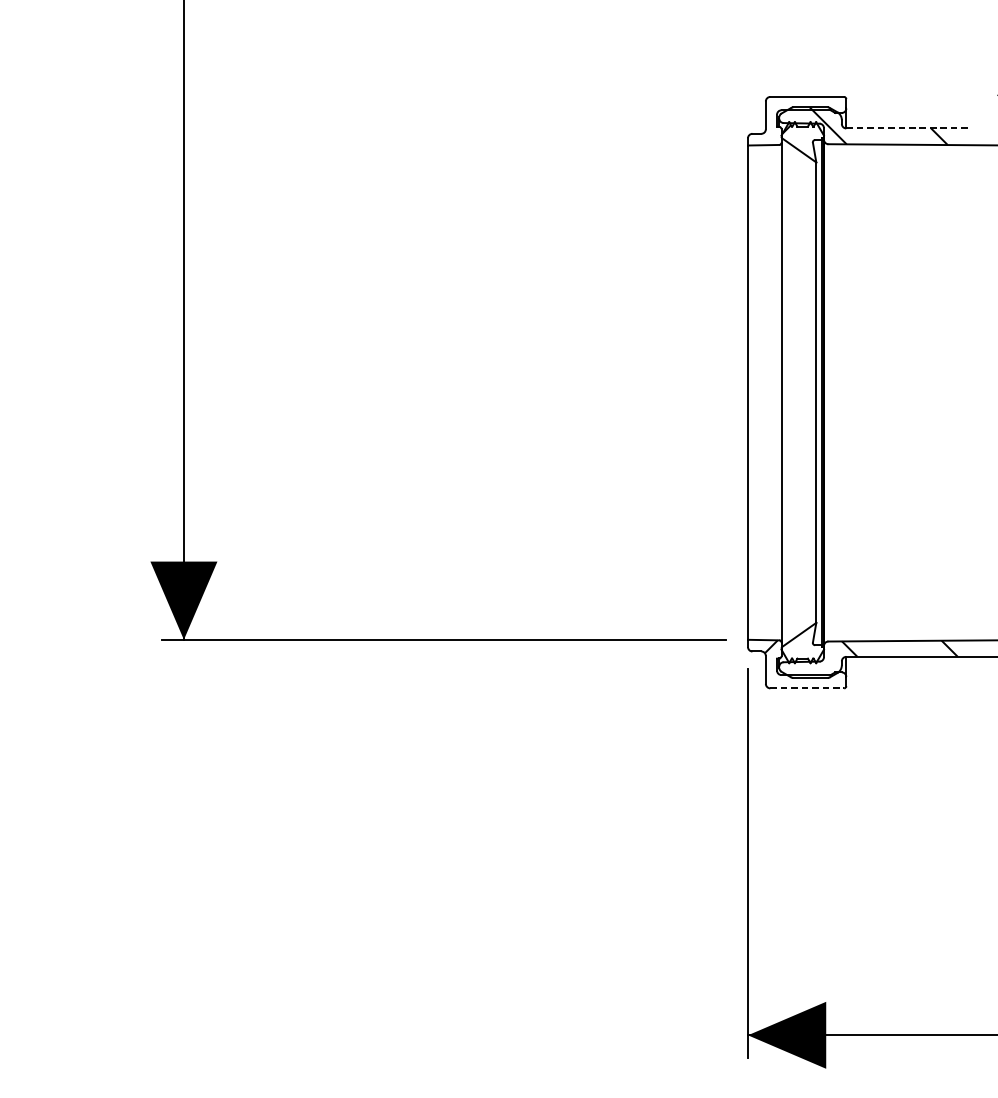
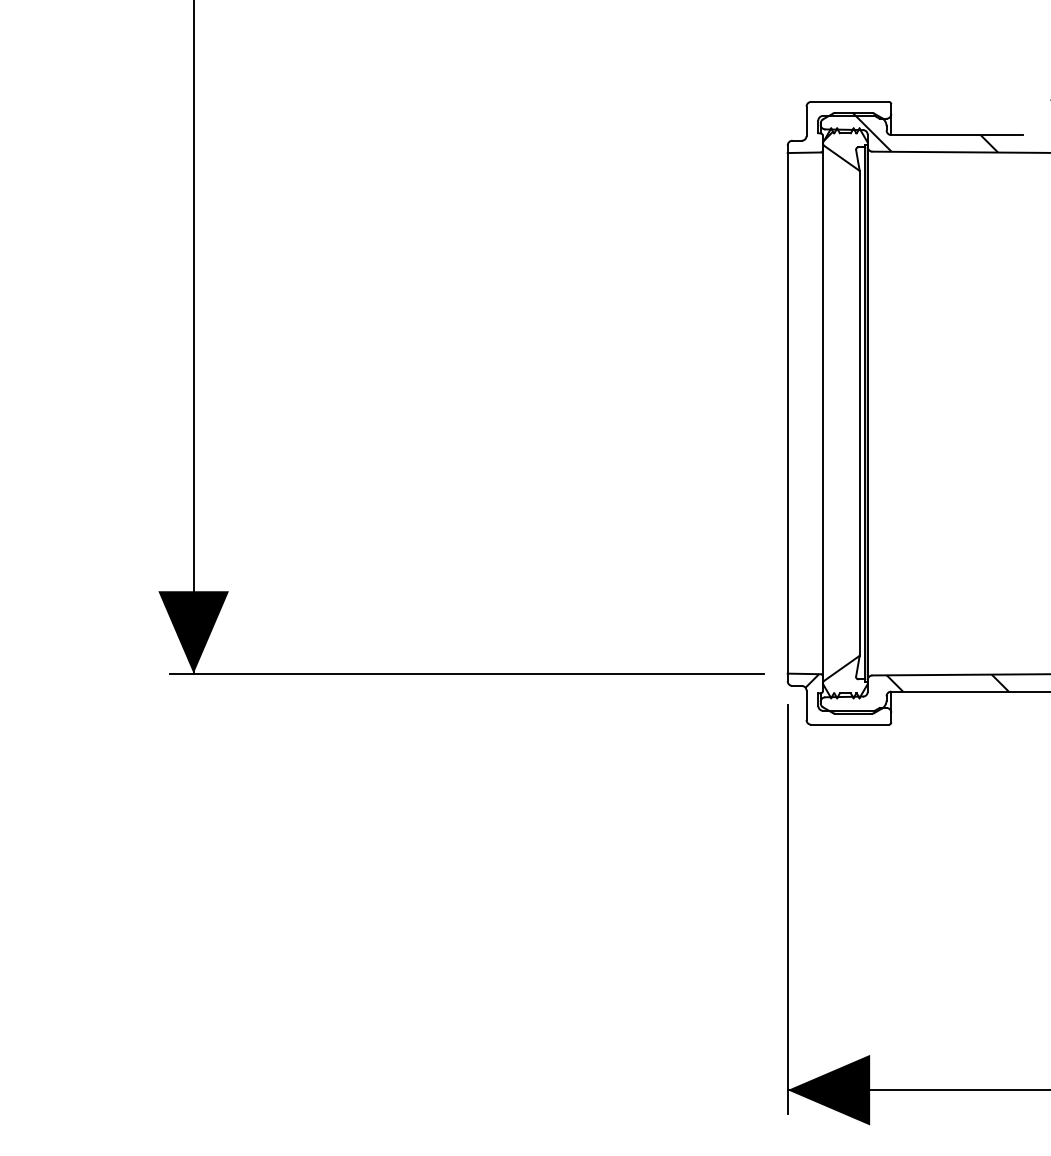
line: (909, 128) -> (957, 135), dashed -> solid
line: (807, 688) -> (850, 724), dashed -> solid

